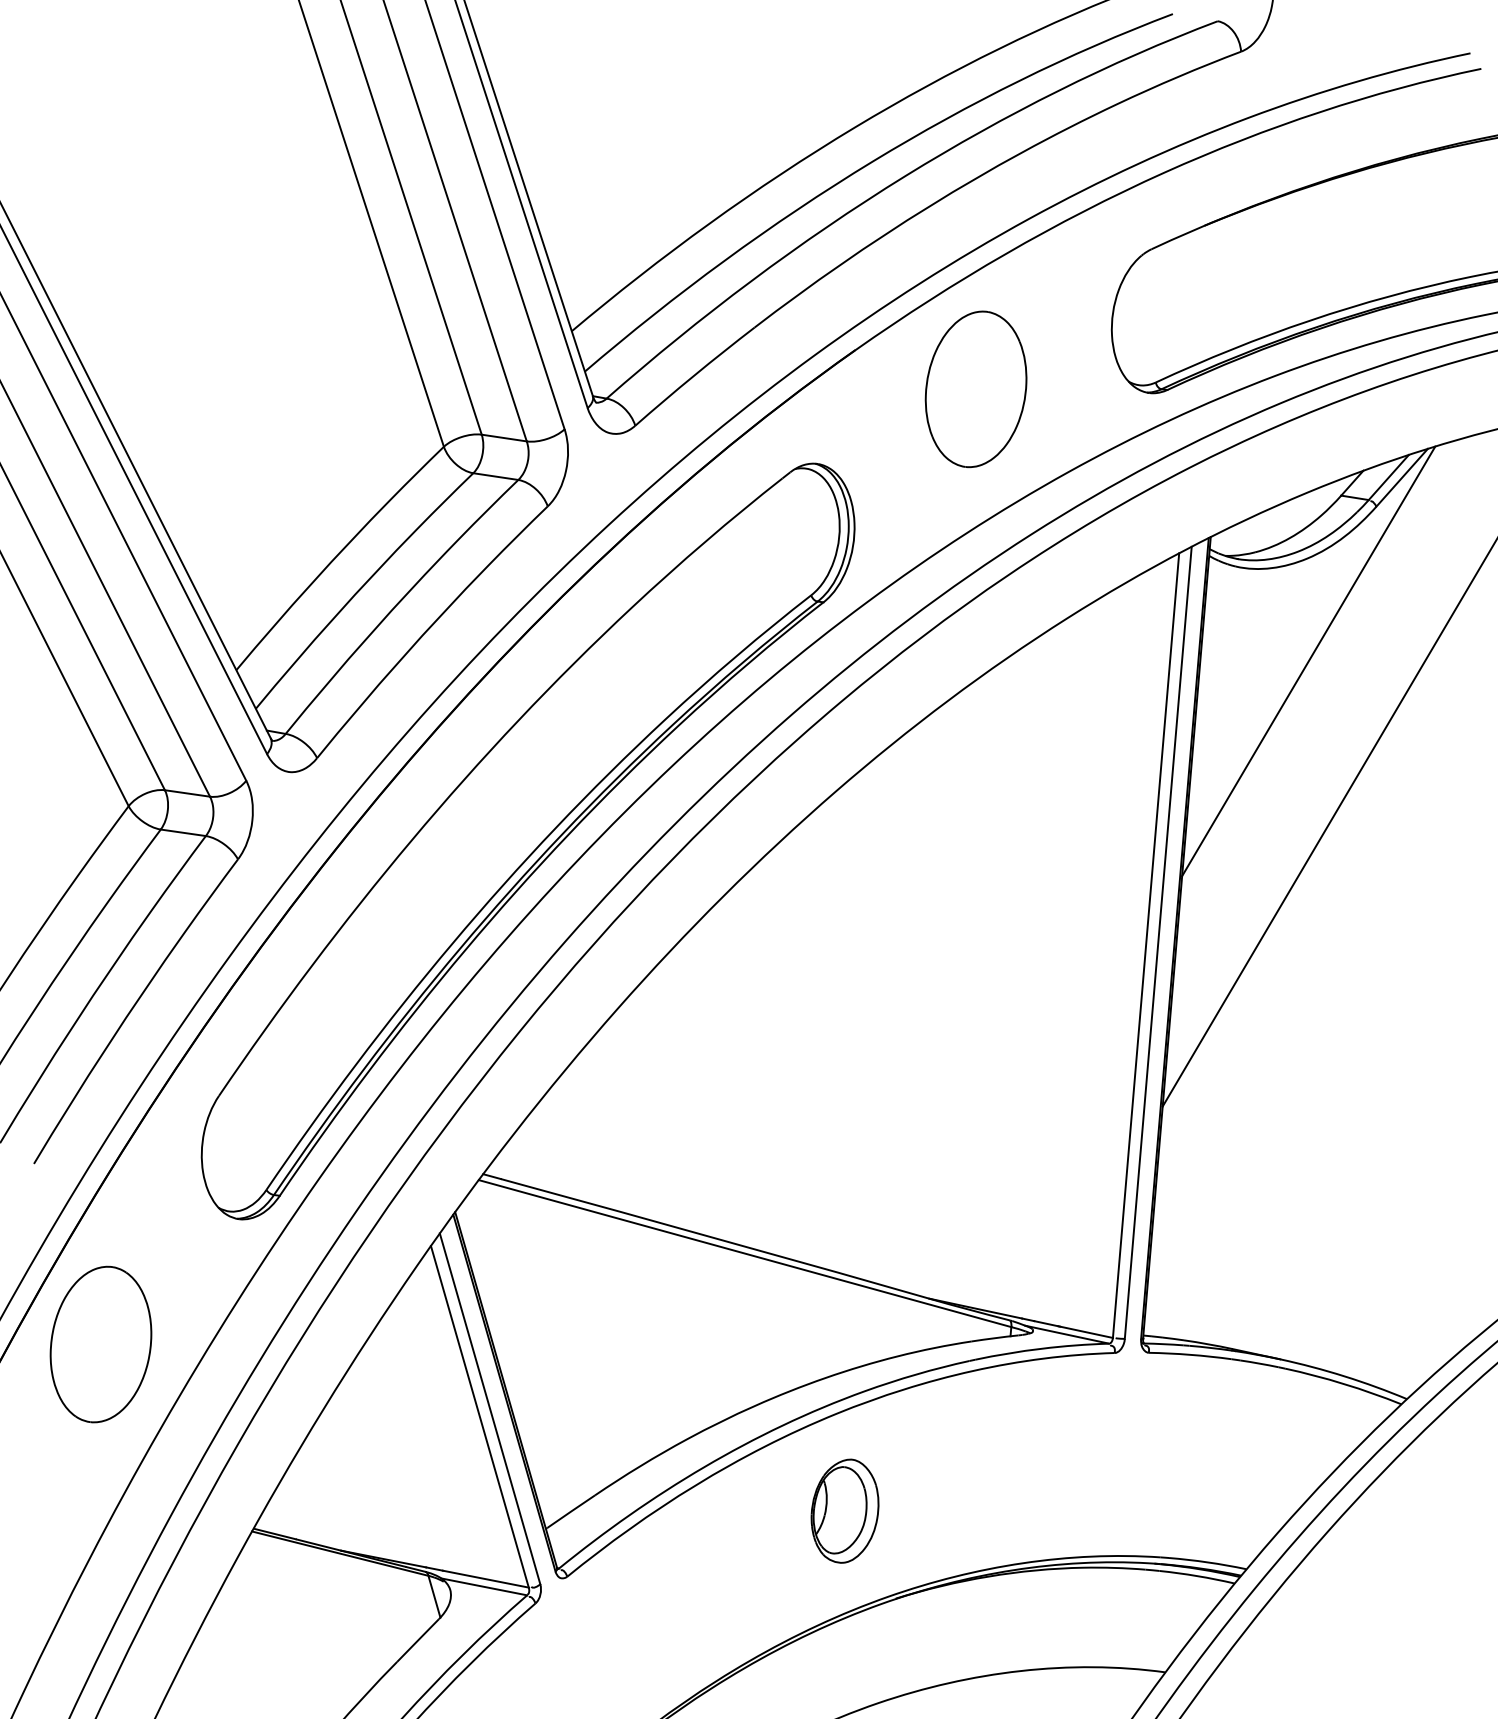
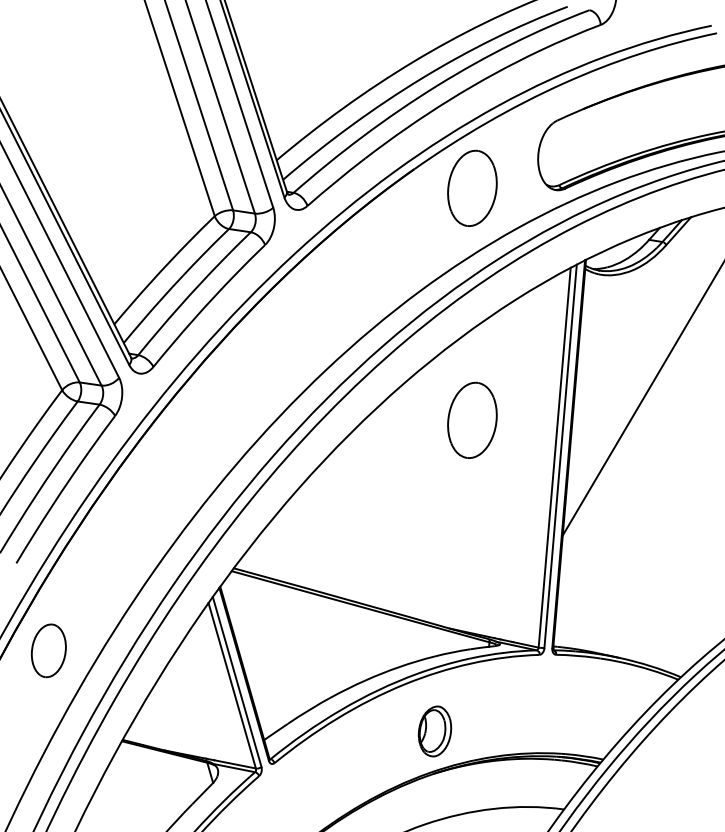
line: (1308, 662) -> (633, 320), removed
part: (527, 841) -> (255, 407), removed
part: (976, 866) -> (472, 419), added
part: (100, 1343) -> (48, 650), size x0.7
part: (844, 1511) -> (434, 731), moved

